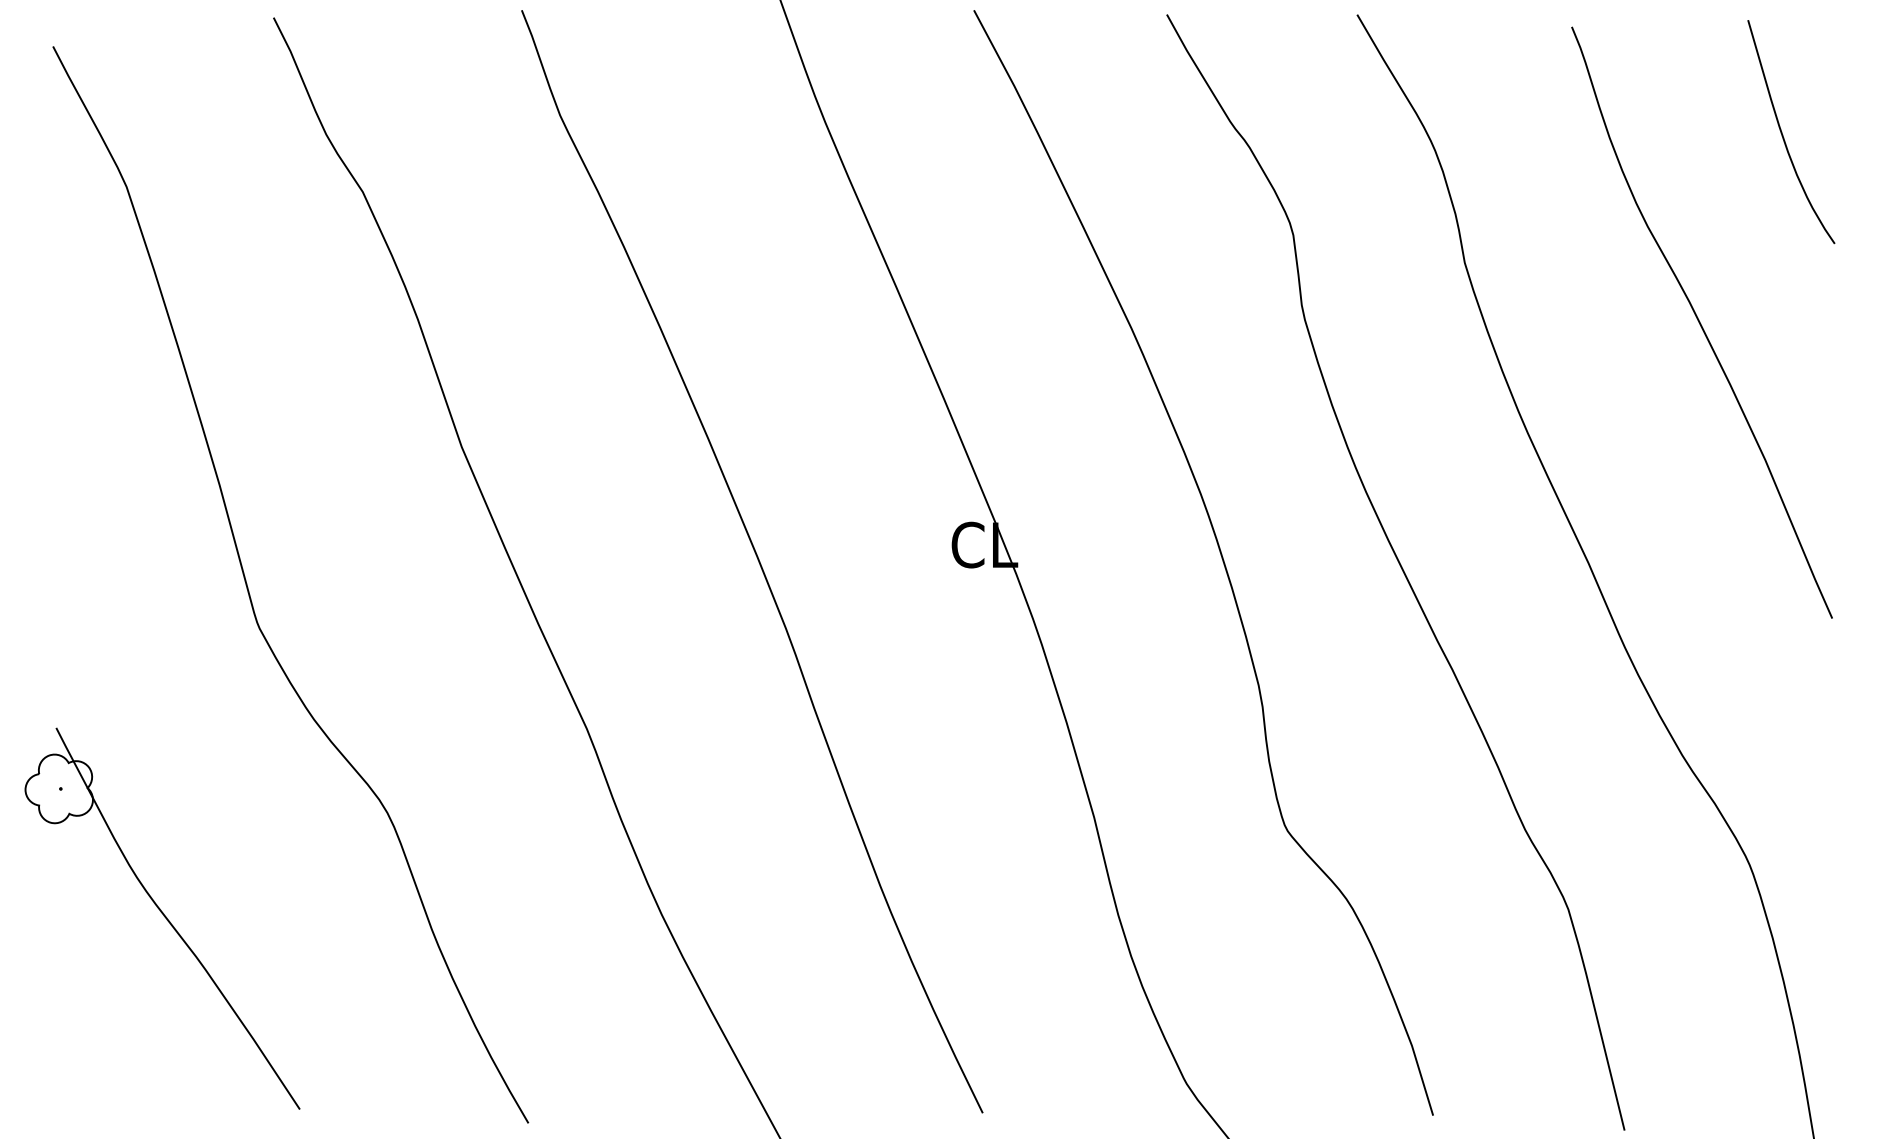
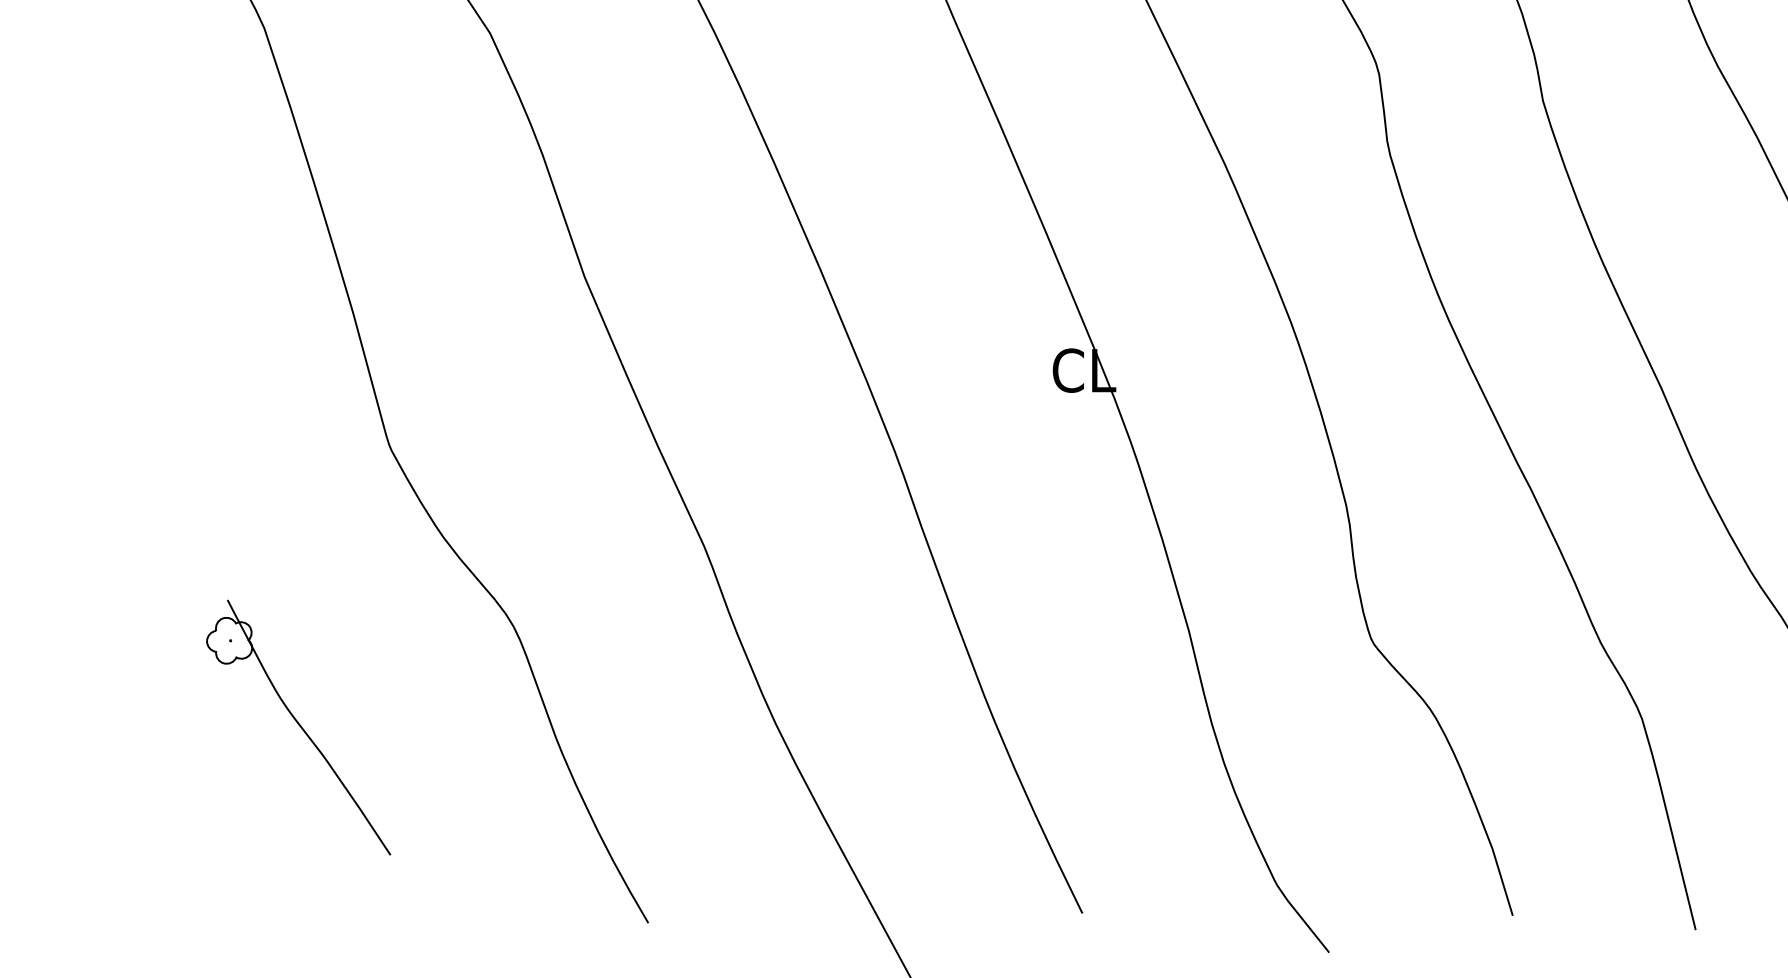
part: (162, 918) -> (298, 727), size x0.7

